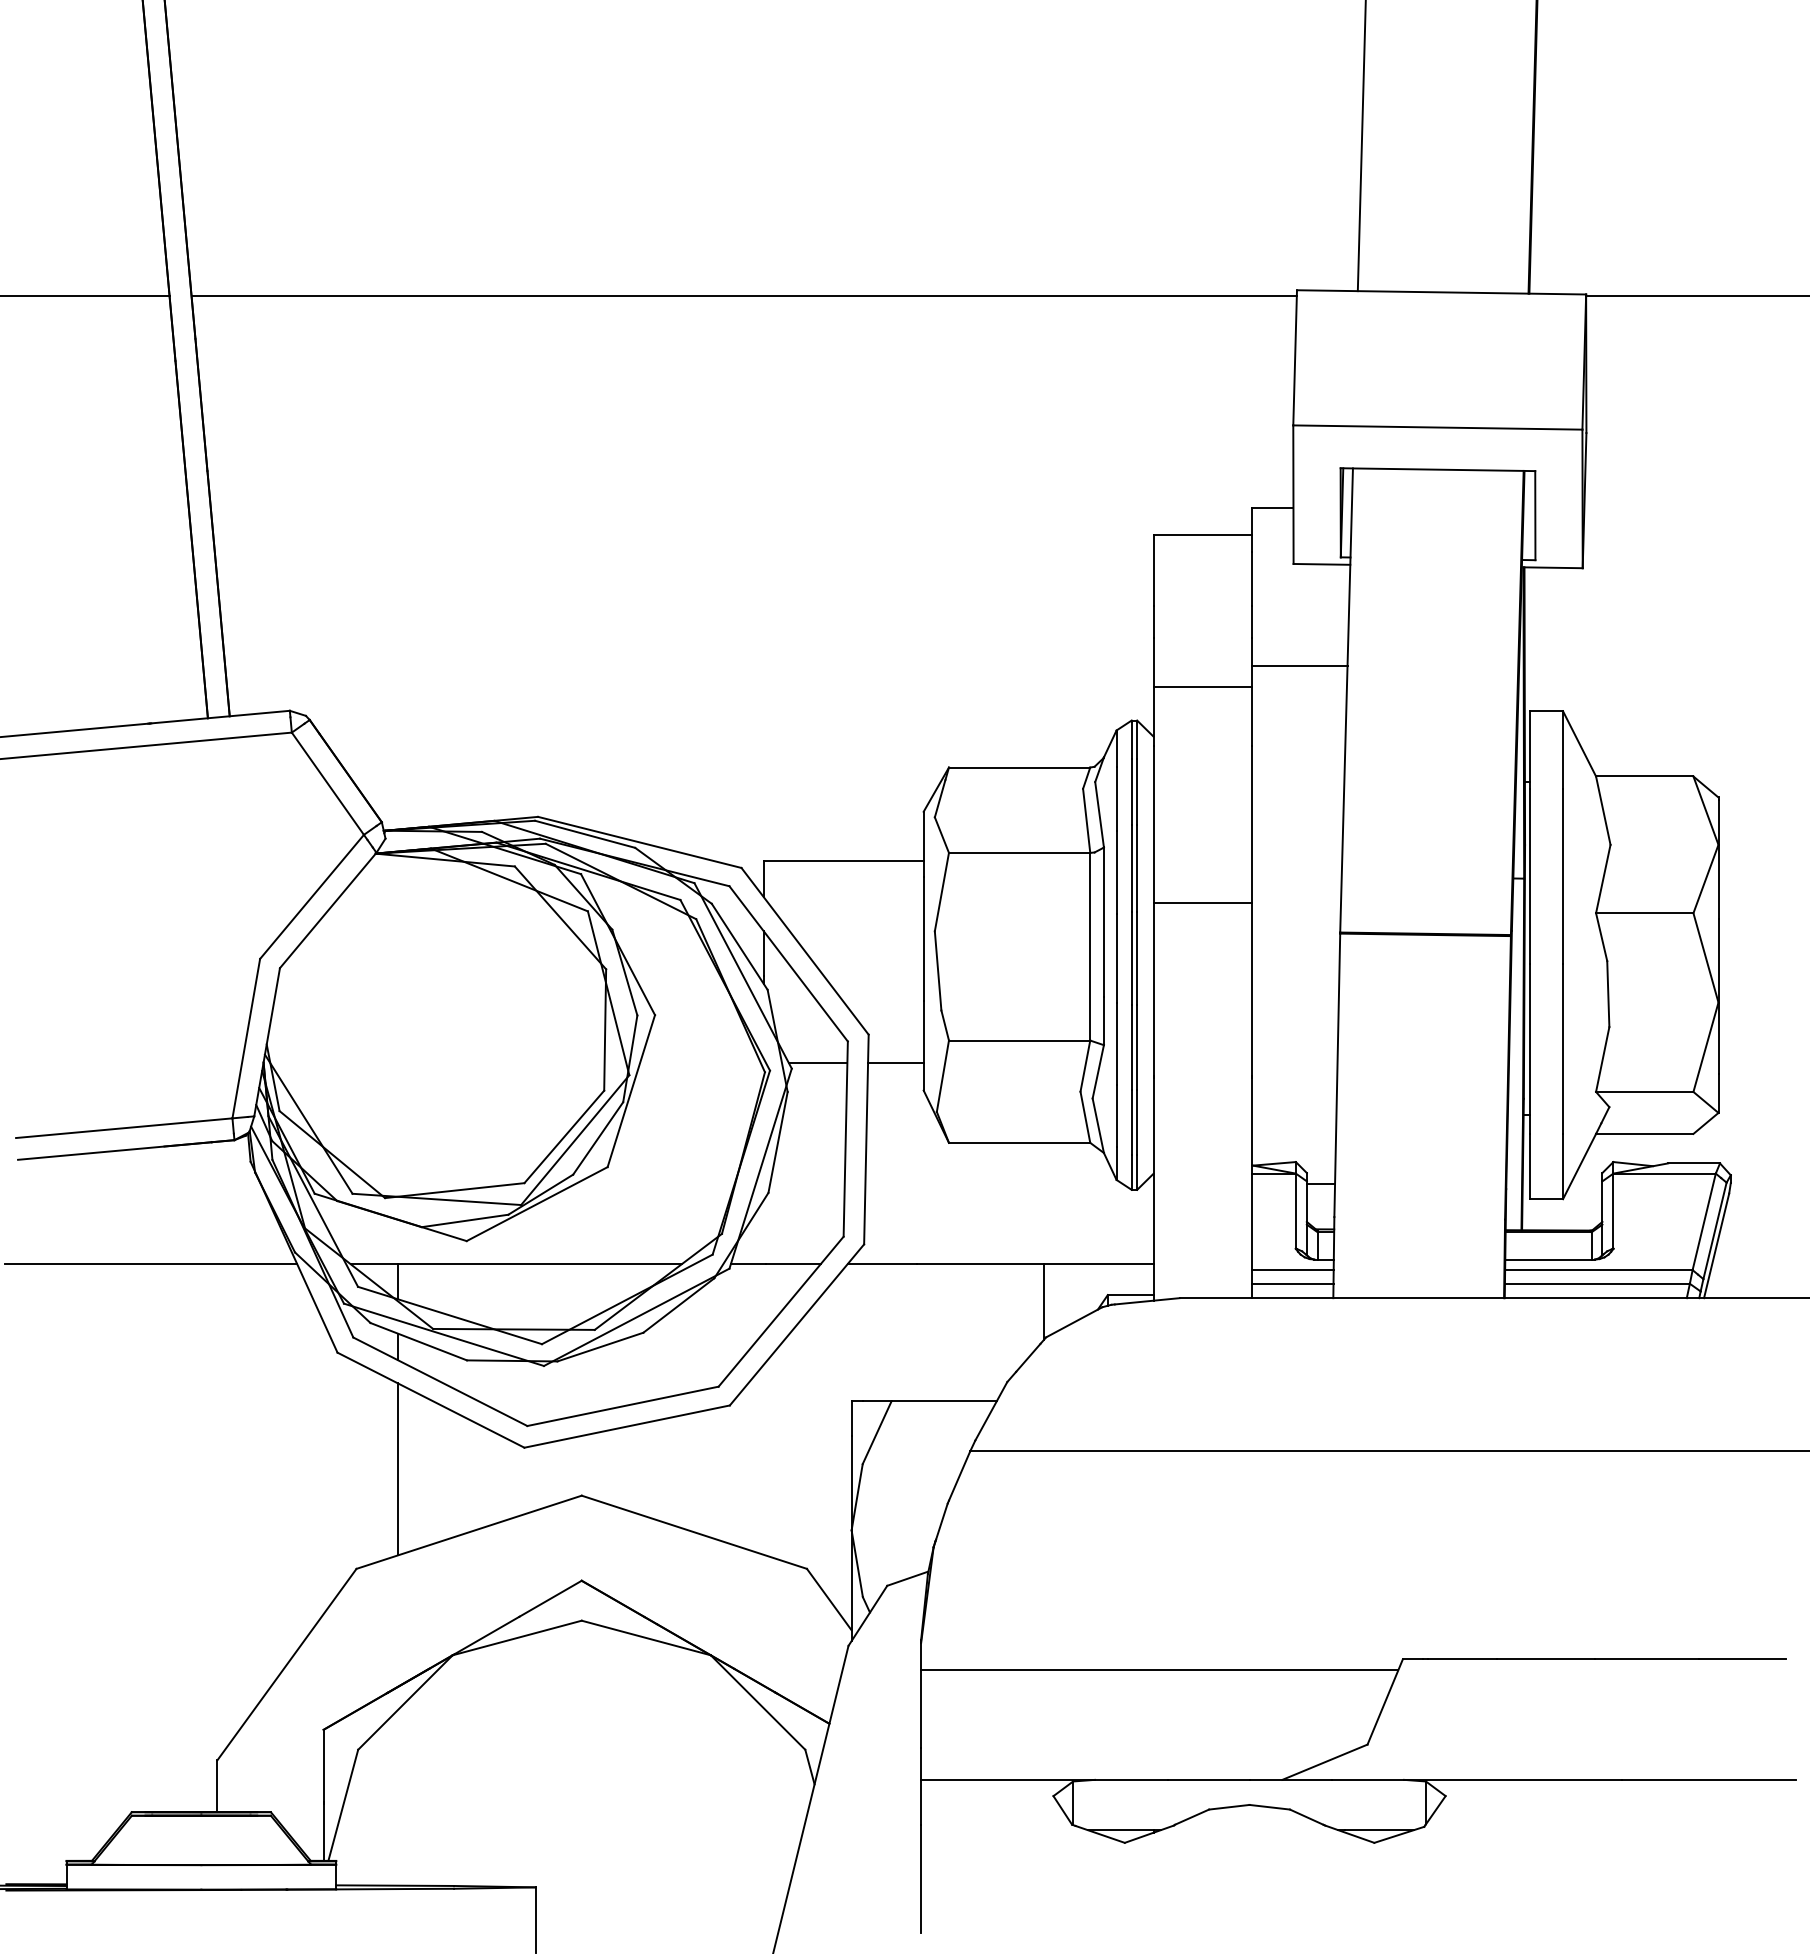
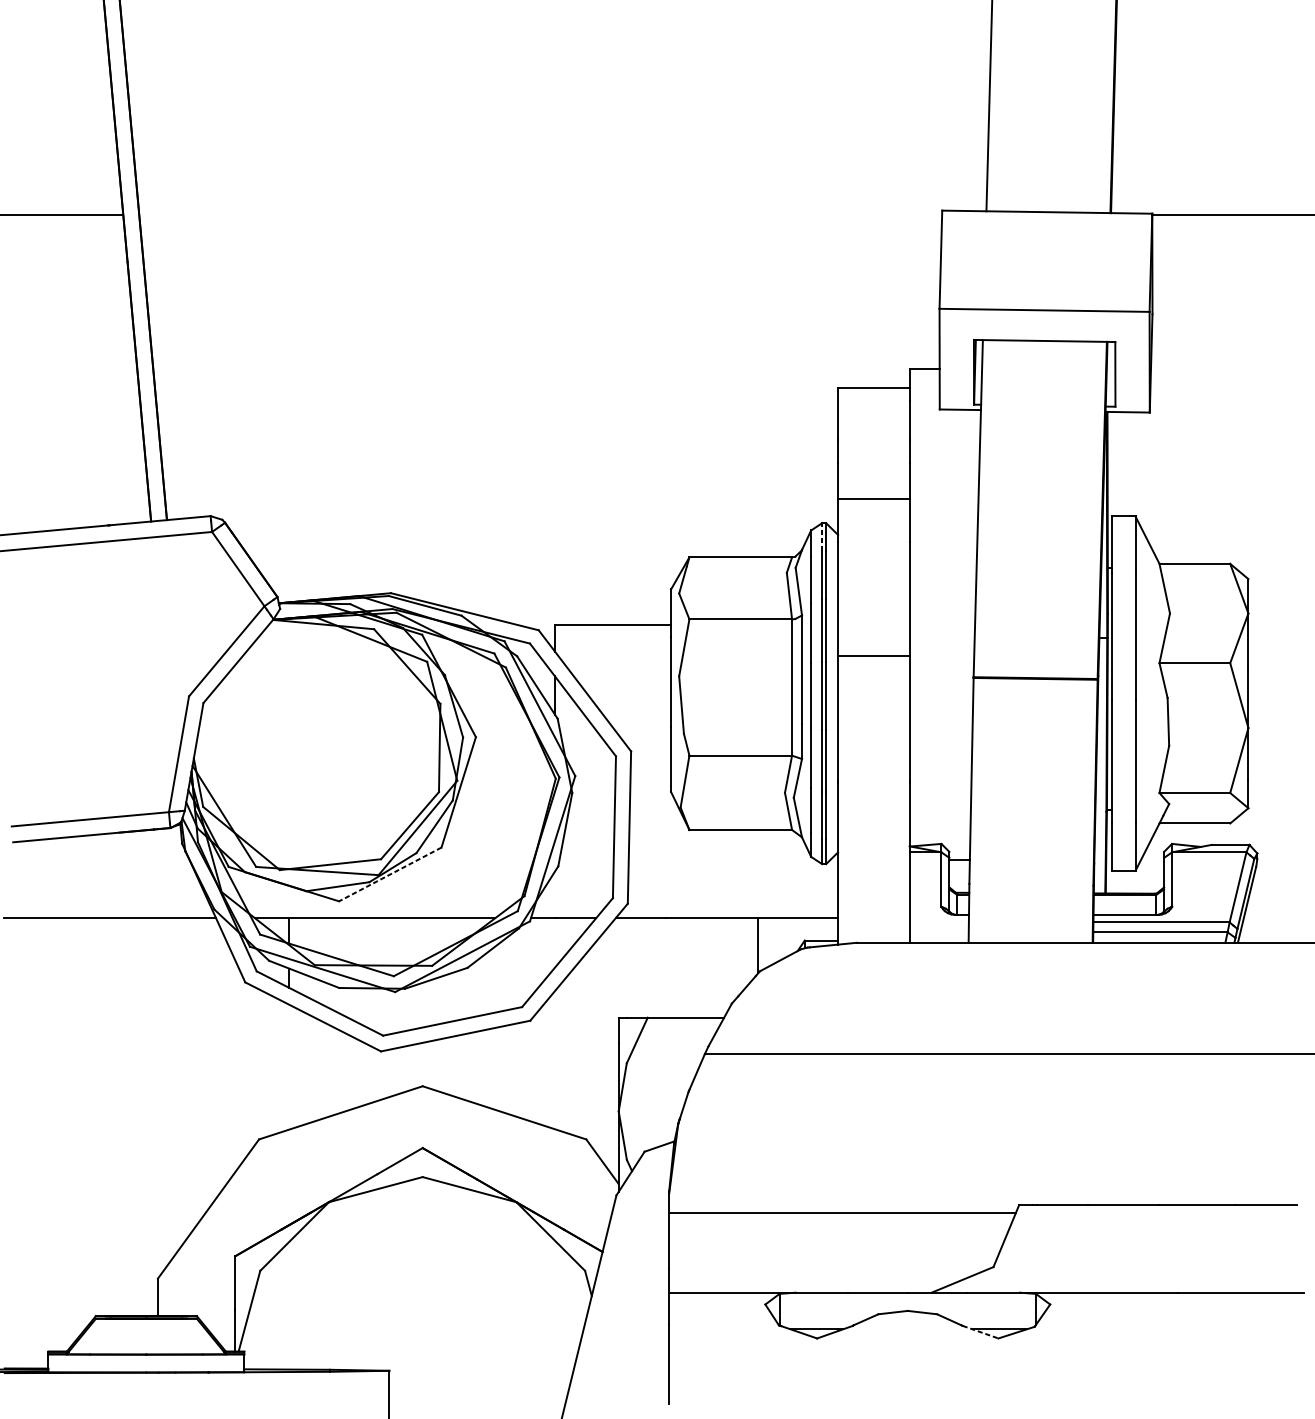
line: (743, 295) -> (540, 214), removed
line: (1299, 665) -> (944, 483), removed
line: (1131, 739) -> (822, 536), solid -> dashed
line: (817, 1062) -> (593, 771), removed
line: (895, 1062) -> (650, 771), removed
line: (537, 1204) -> (390, 874), solid -> dashed
line: (1292, 1270) -> (938, 922), removed
line: (1292, 1283) -> (938, 932), removed
line: (397, 1469) -> (288, 1067), removed
line: (1350, 1834) -> (981, 1332), solid -> dashed

